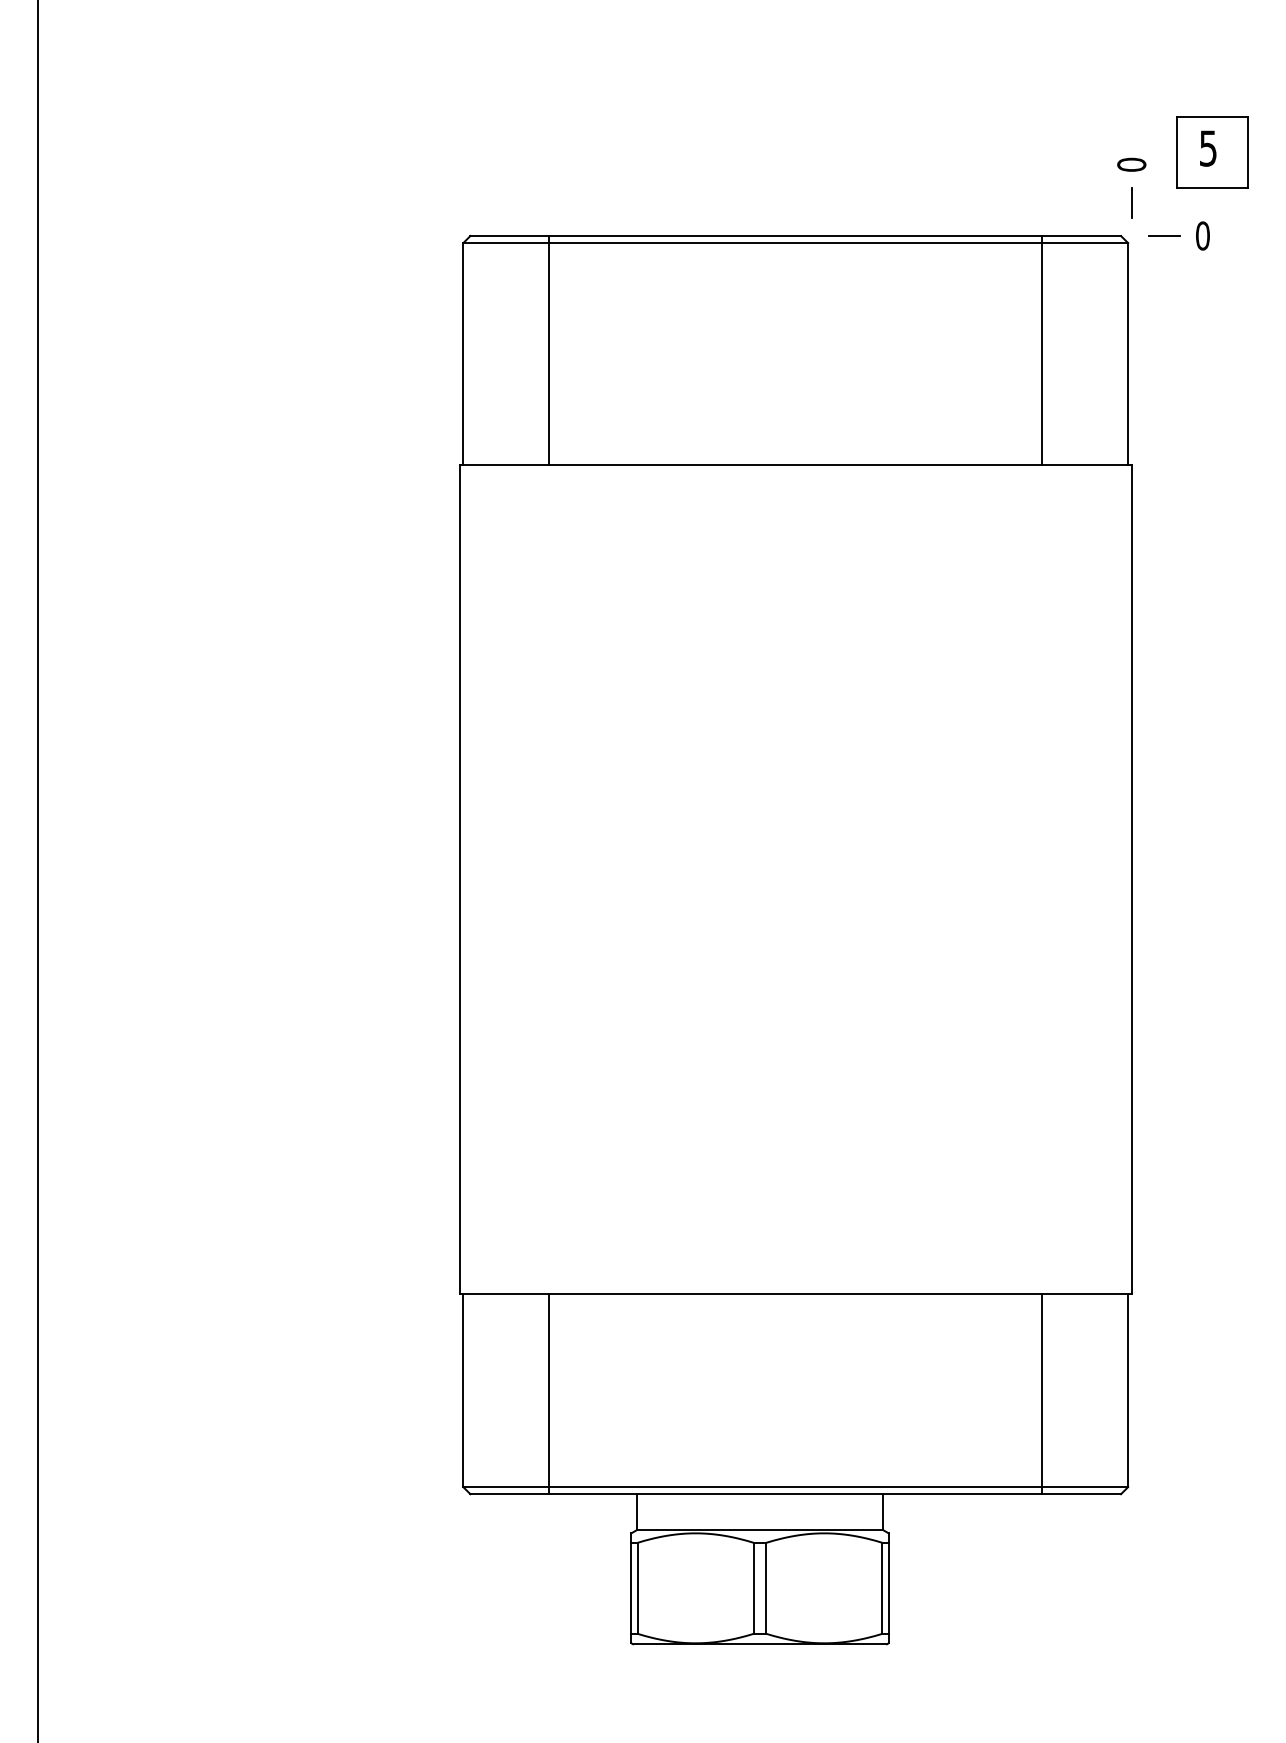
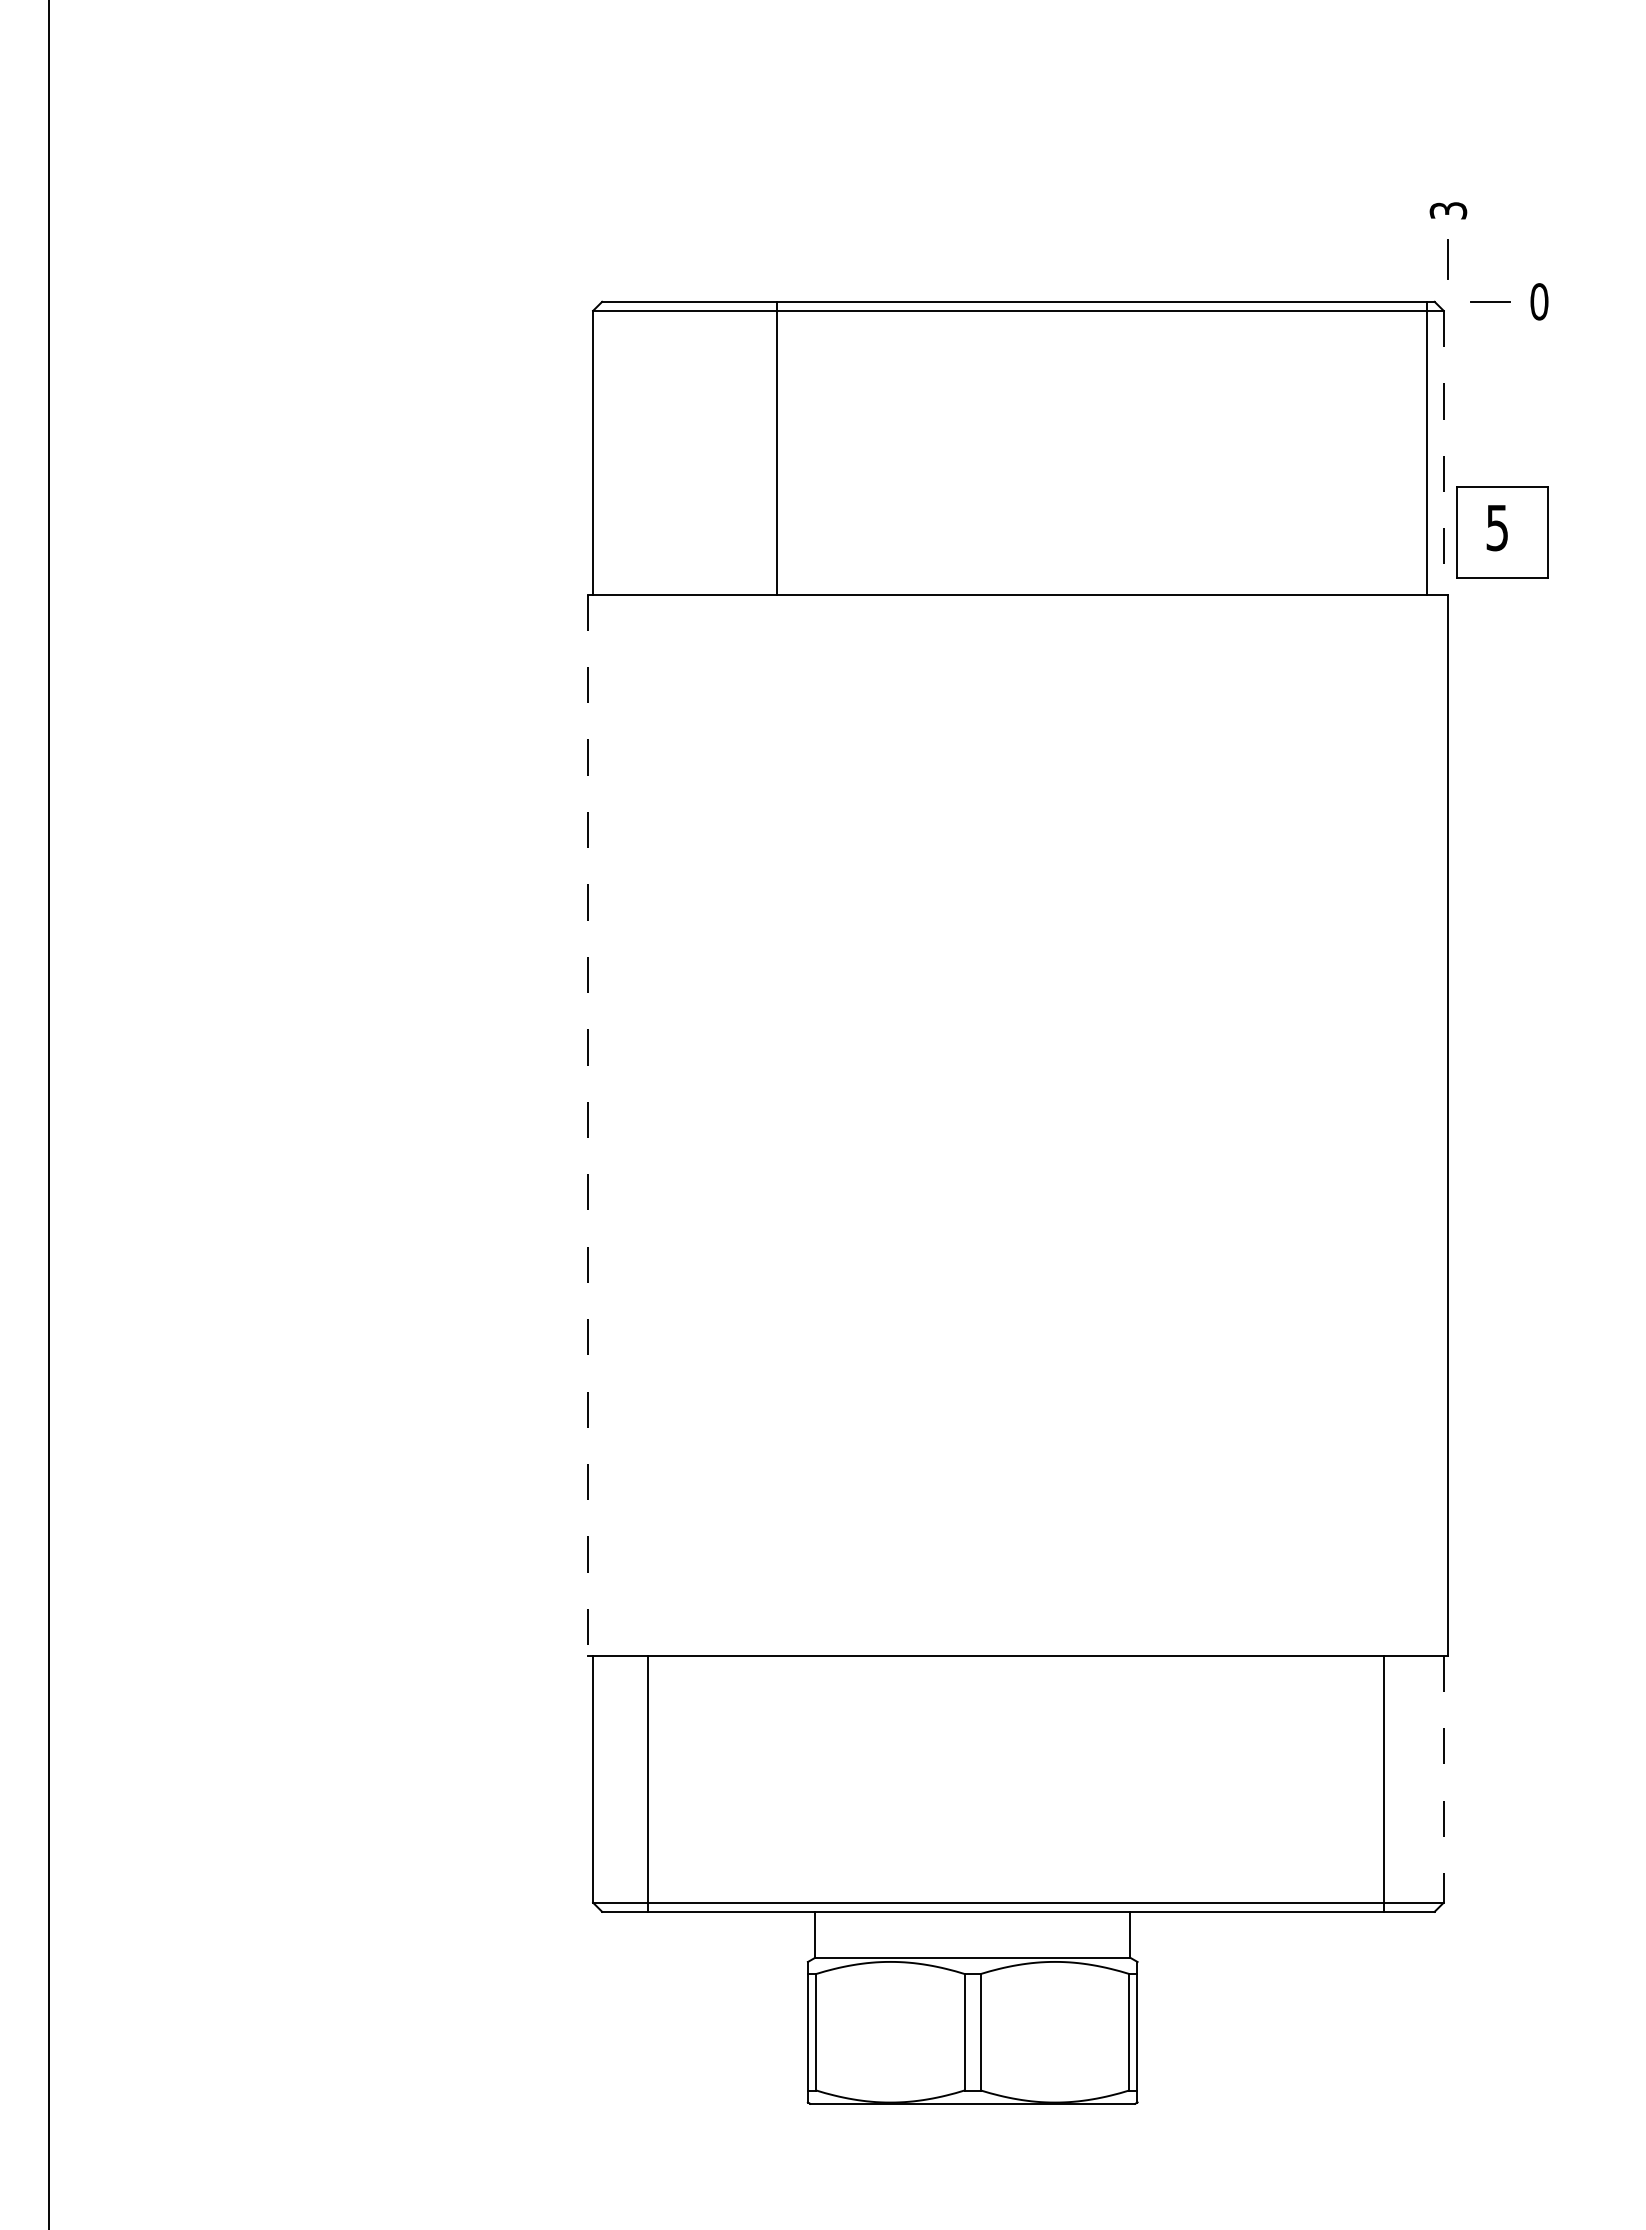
part: (1212, 152) -> (1502, 532), moved
text: (1131, 164) -> (1448, 210), 0 -> 3
line: (548, 349) -> (776, 447), moved
line: (1042, 349) -> (1427, 447), moved
line: (1127, 353) -> (1443, 452), solid -> dashed
line: (459, 879) -> (588, 1125), solid -> dashed
line: (1127, 1390) -> (1443, 1779), solid -> dashed
line: (548, 1393) -> (647, 1783), moved
line: (1042, 1393) -> (1384, 1783), moved

